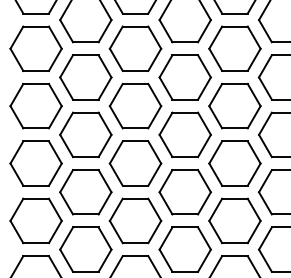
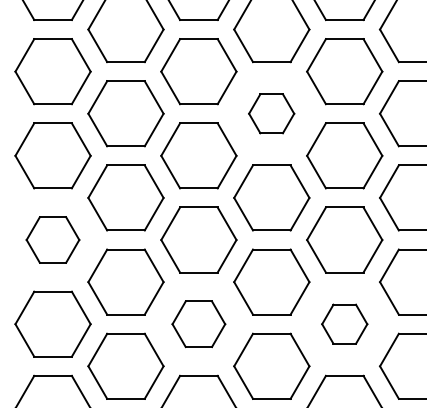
part: (184, 77) -> (270, 113), size x0.6
part: (35, 163) -> (52, 239), size x0.7
part: (135, 220) -> (198, 323), size x0.7
part: (234, 220) -> (344, 323), size x0.6

